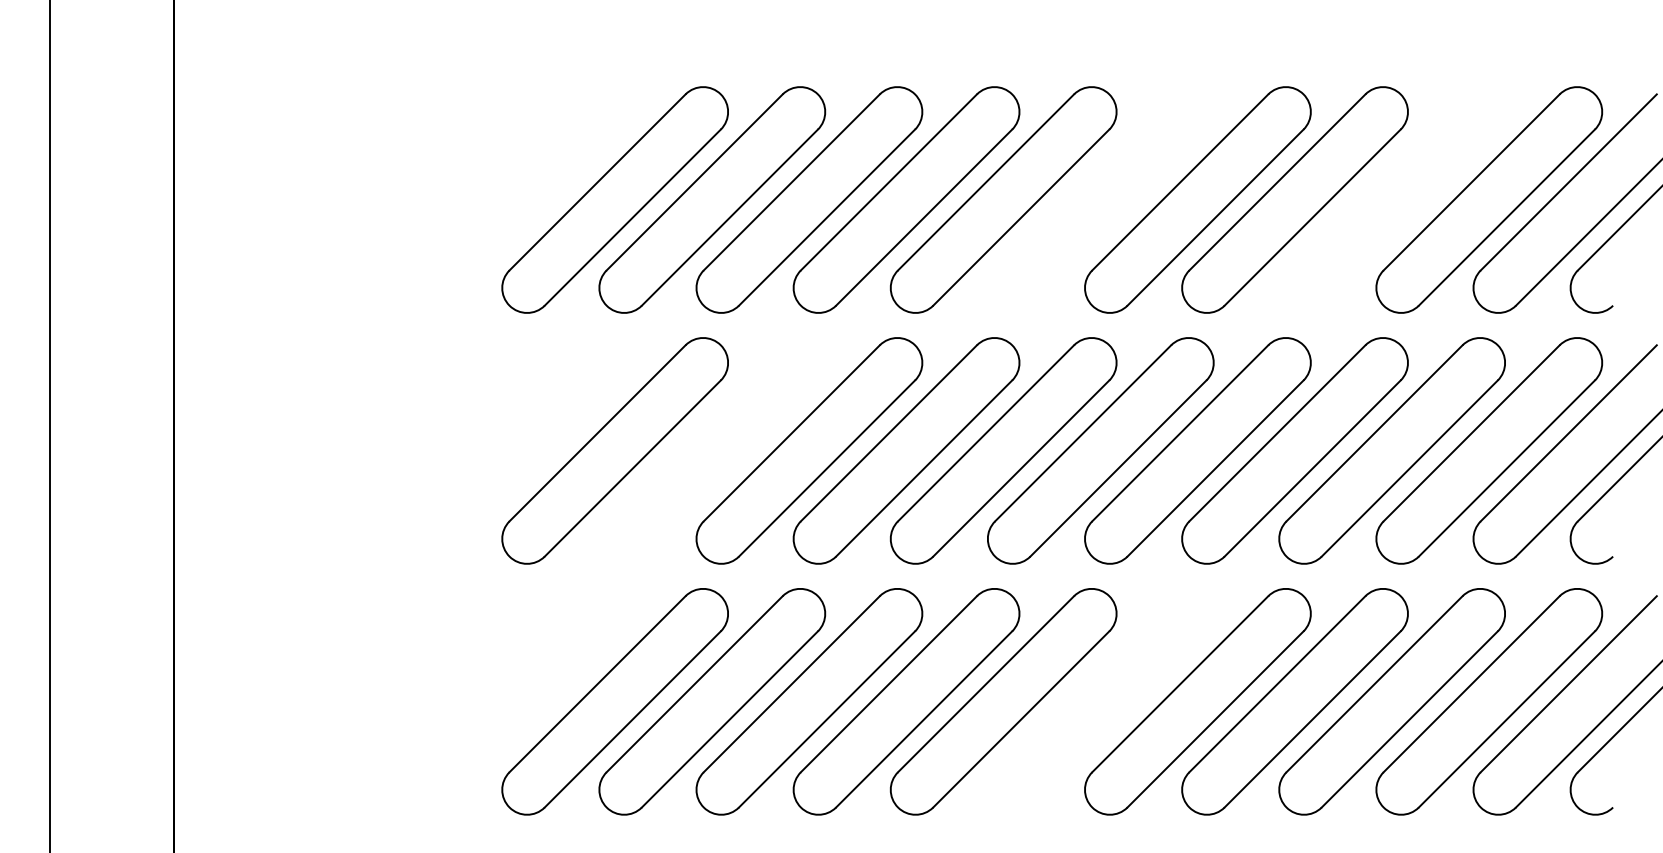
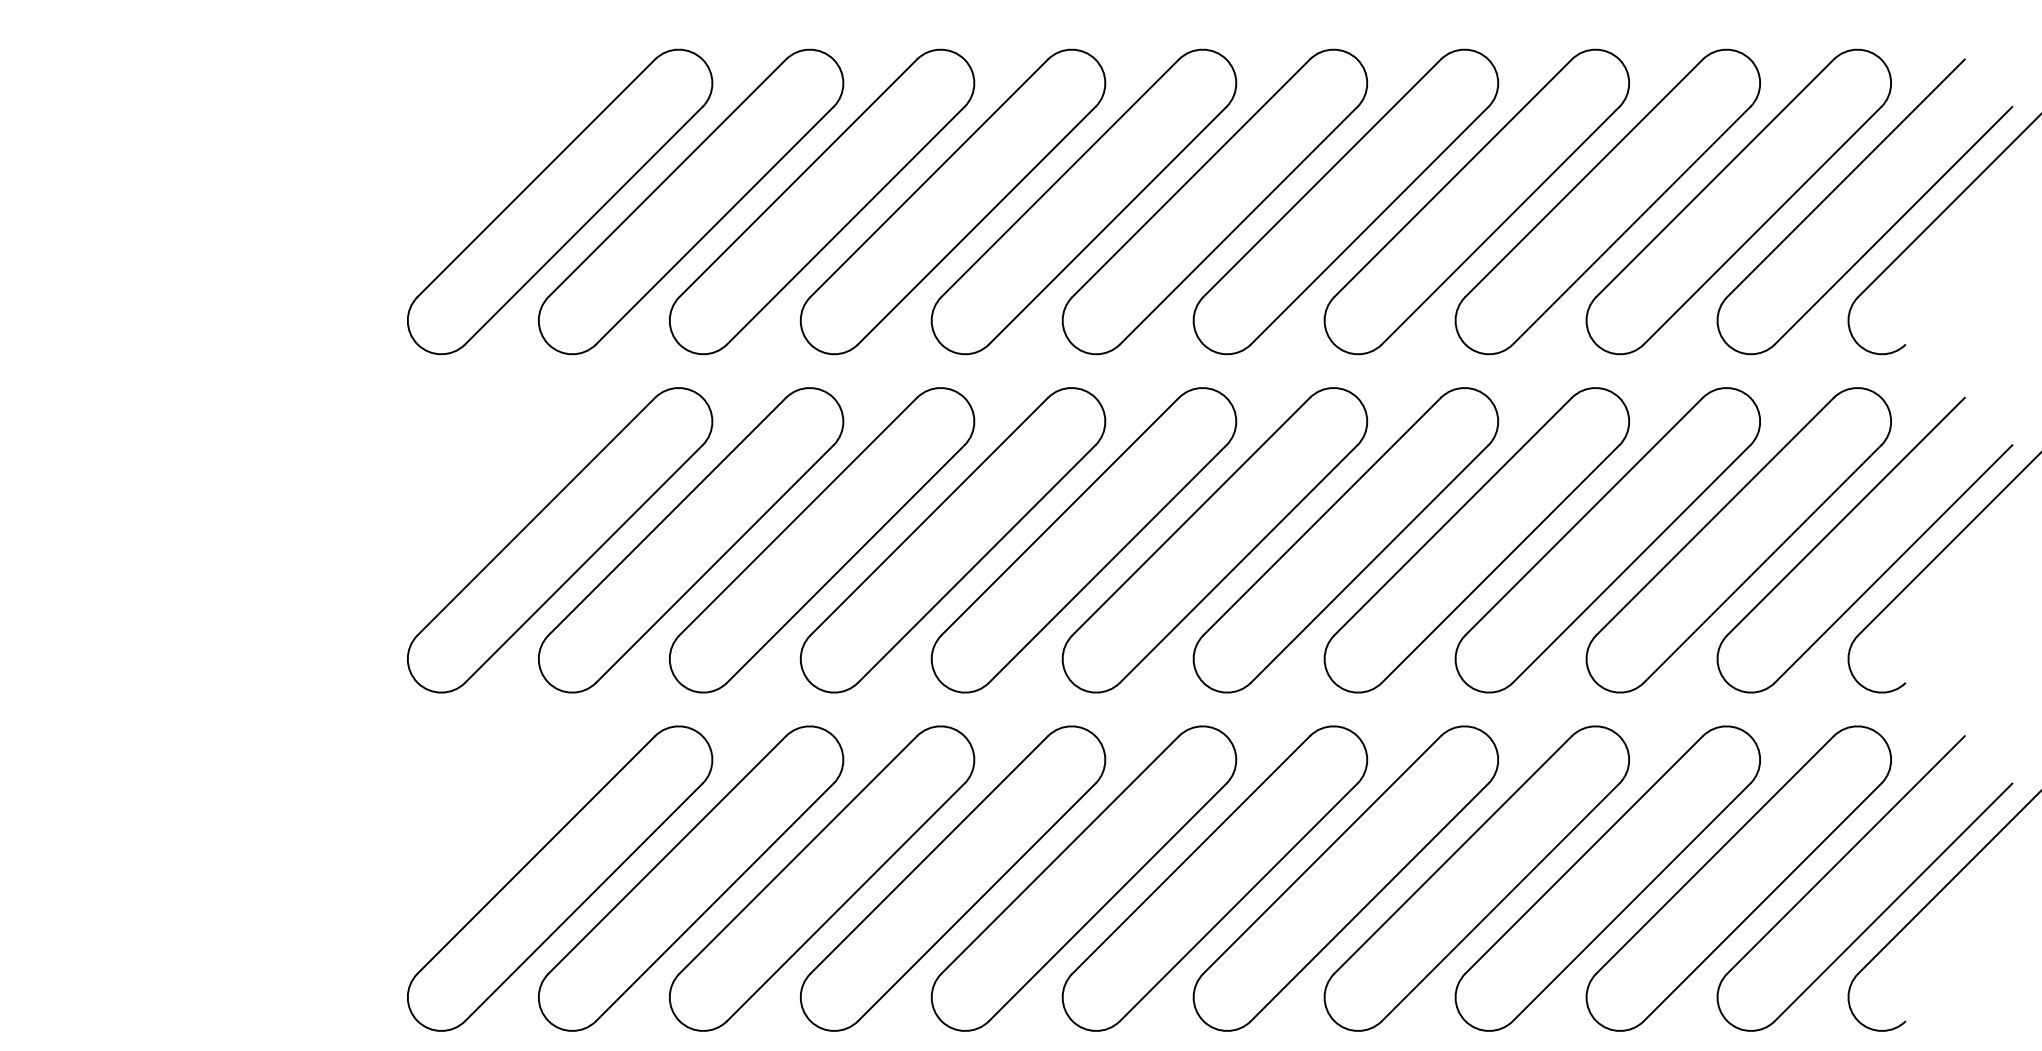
part: (1100, 199) -> (1214, 201), added
part: (1391, 199) -> (1606, 201), added
part: (712, 450) -> (691, 539), added
part: (1100, 701) -> (1214, 878), added

